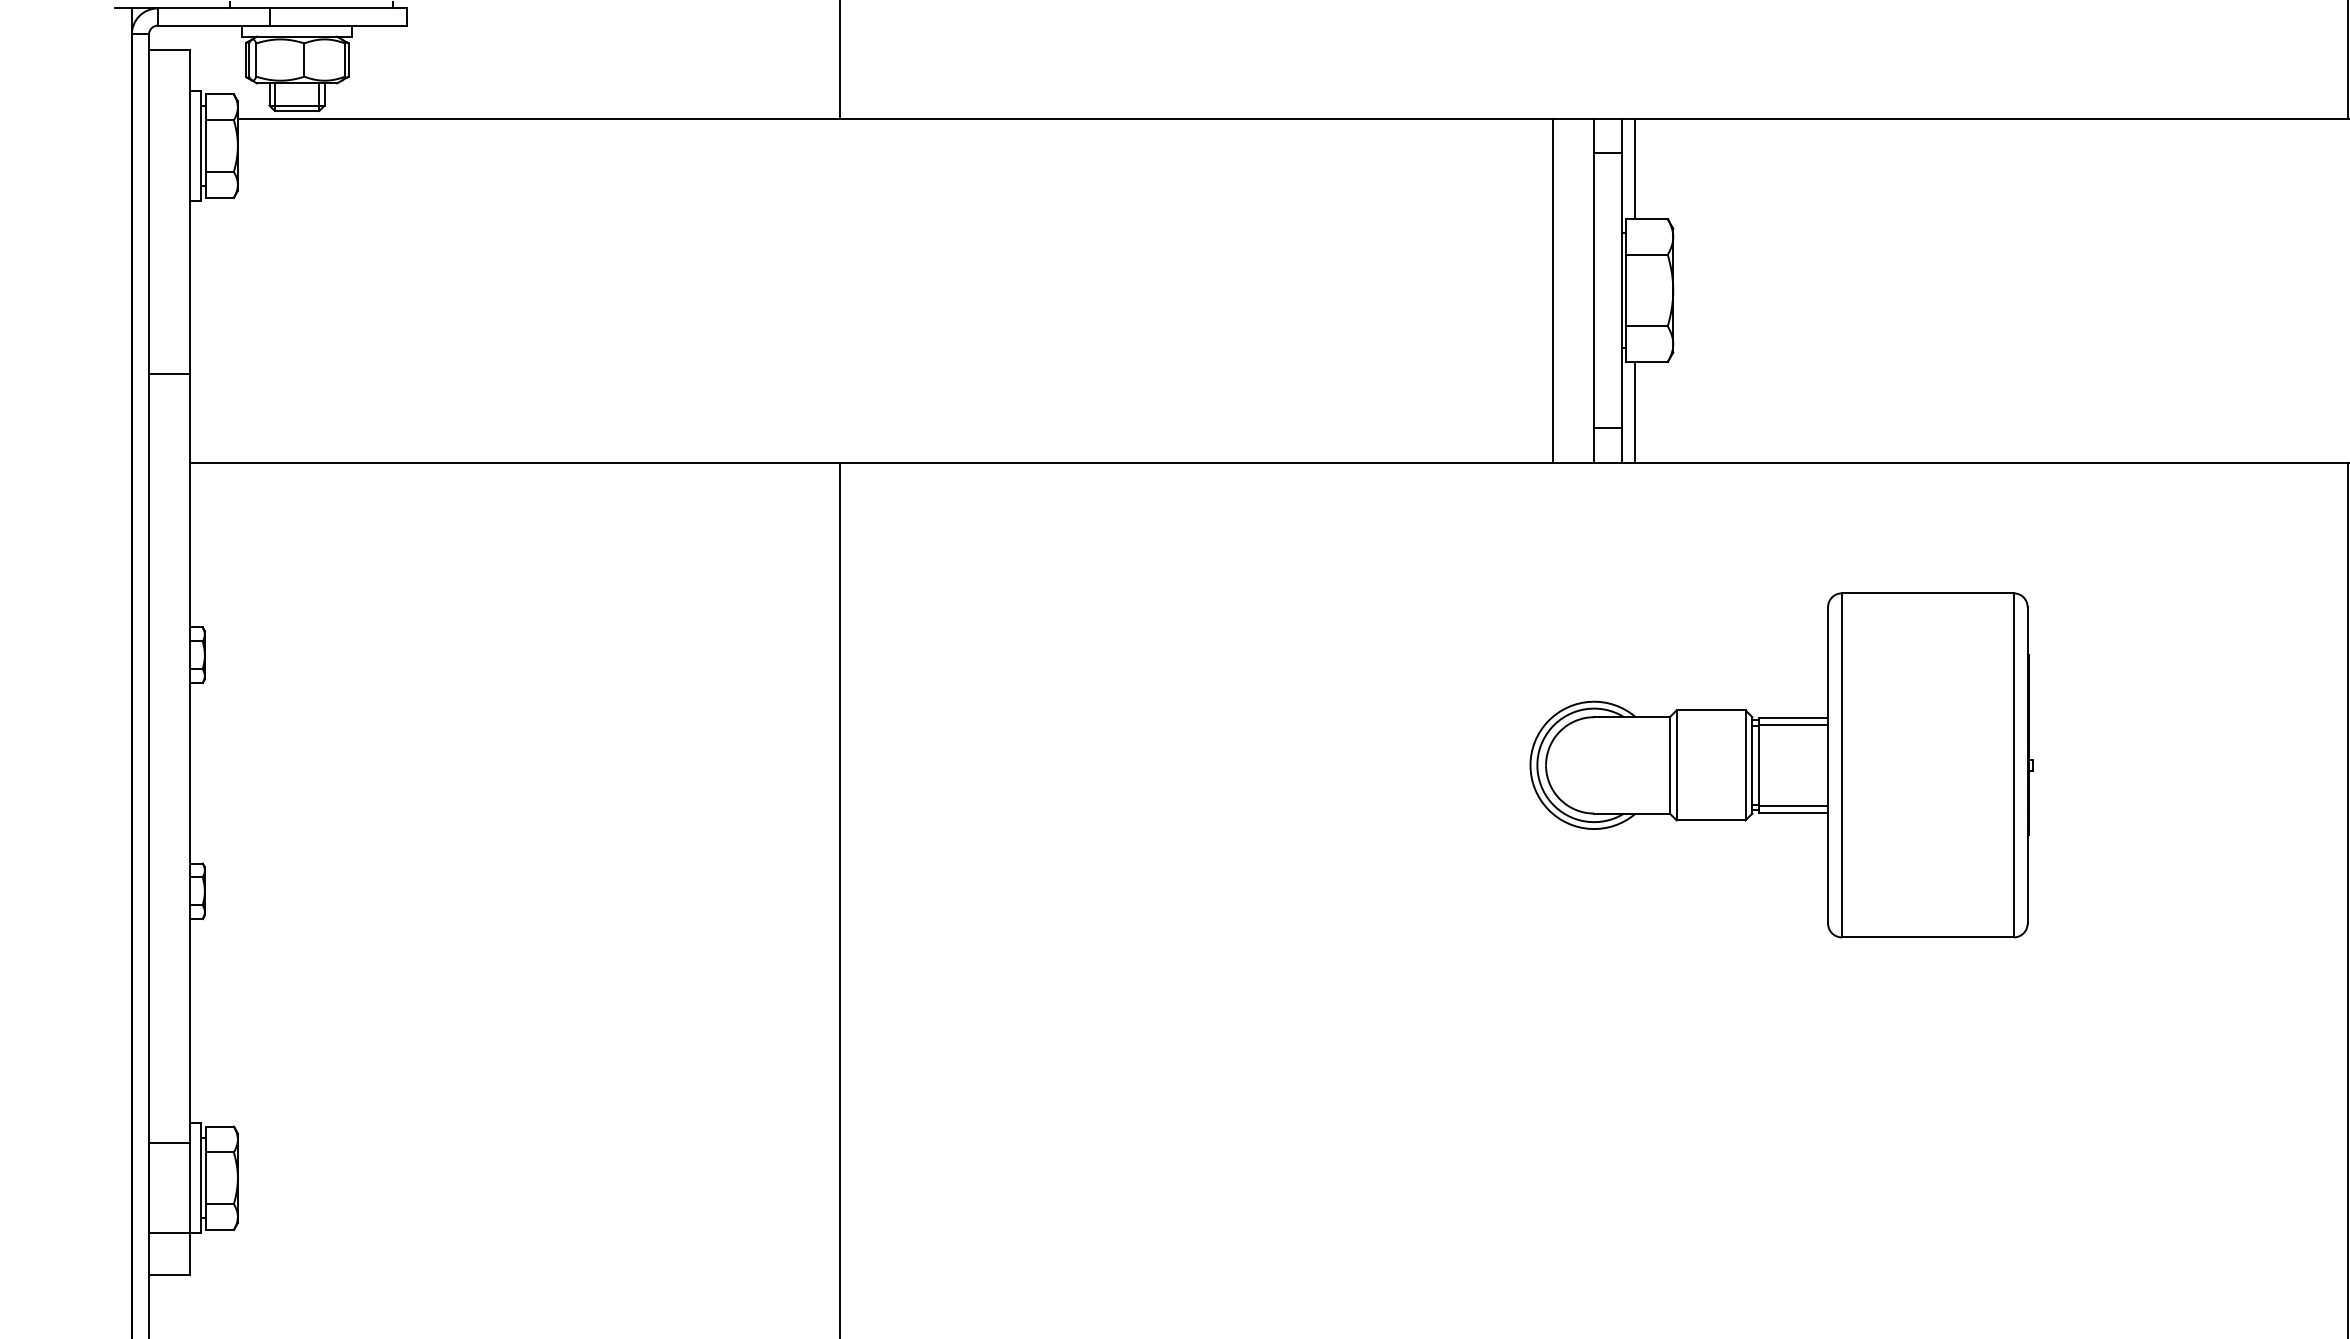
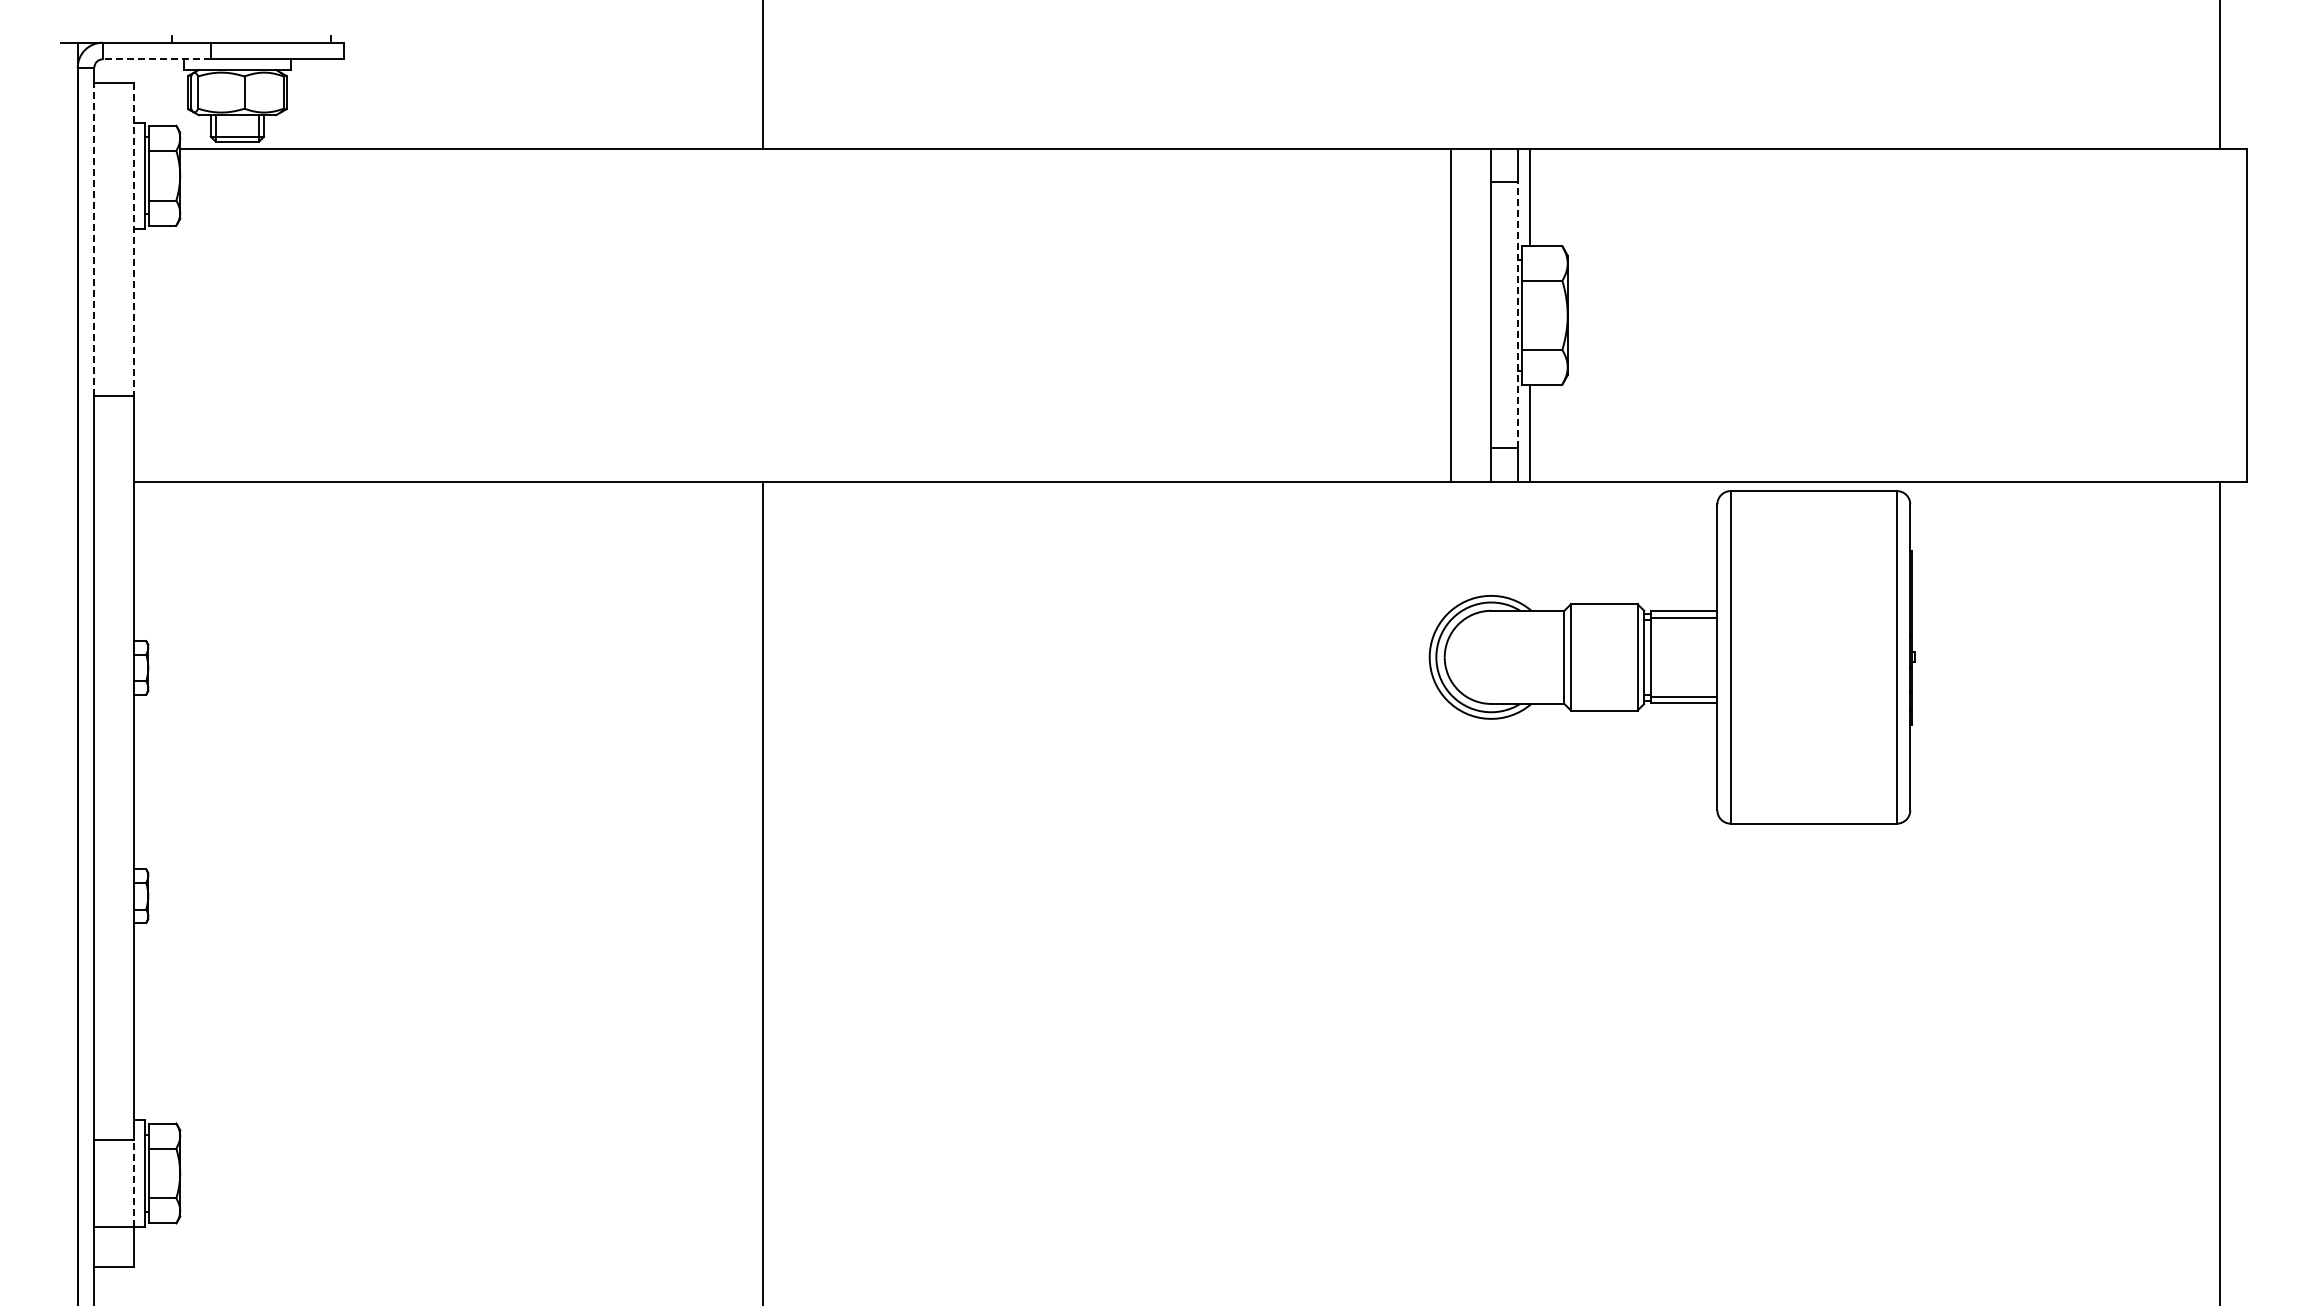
line: (213, 25) -> (156, 59), solid -> dashed
line: (149, 212) -> (94, 239), solid -> dashed
line: (190, 212) -> (134, 239), solid -> dashed
line: (1621, 289) -> (1517, 314), solid -> dashed
part: (1780, 765) -> (1671, 657), moved
line: (190, 1187) -> (134, 1182), solid -> dashed

